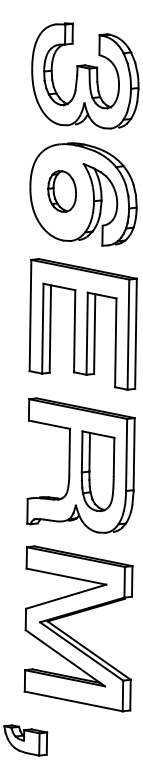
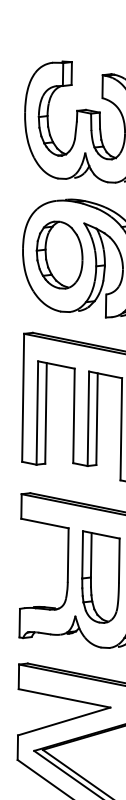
part: (61, 191) -> (58, 255), size x1.43

